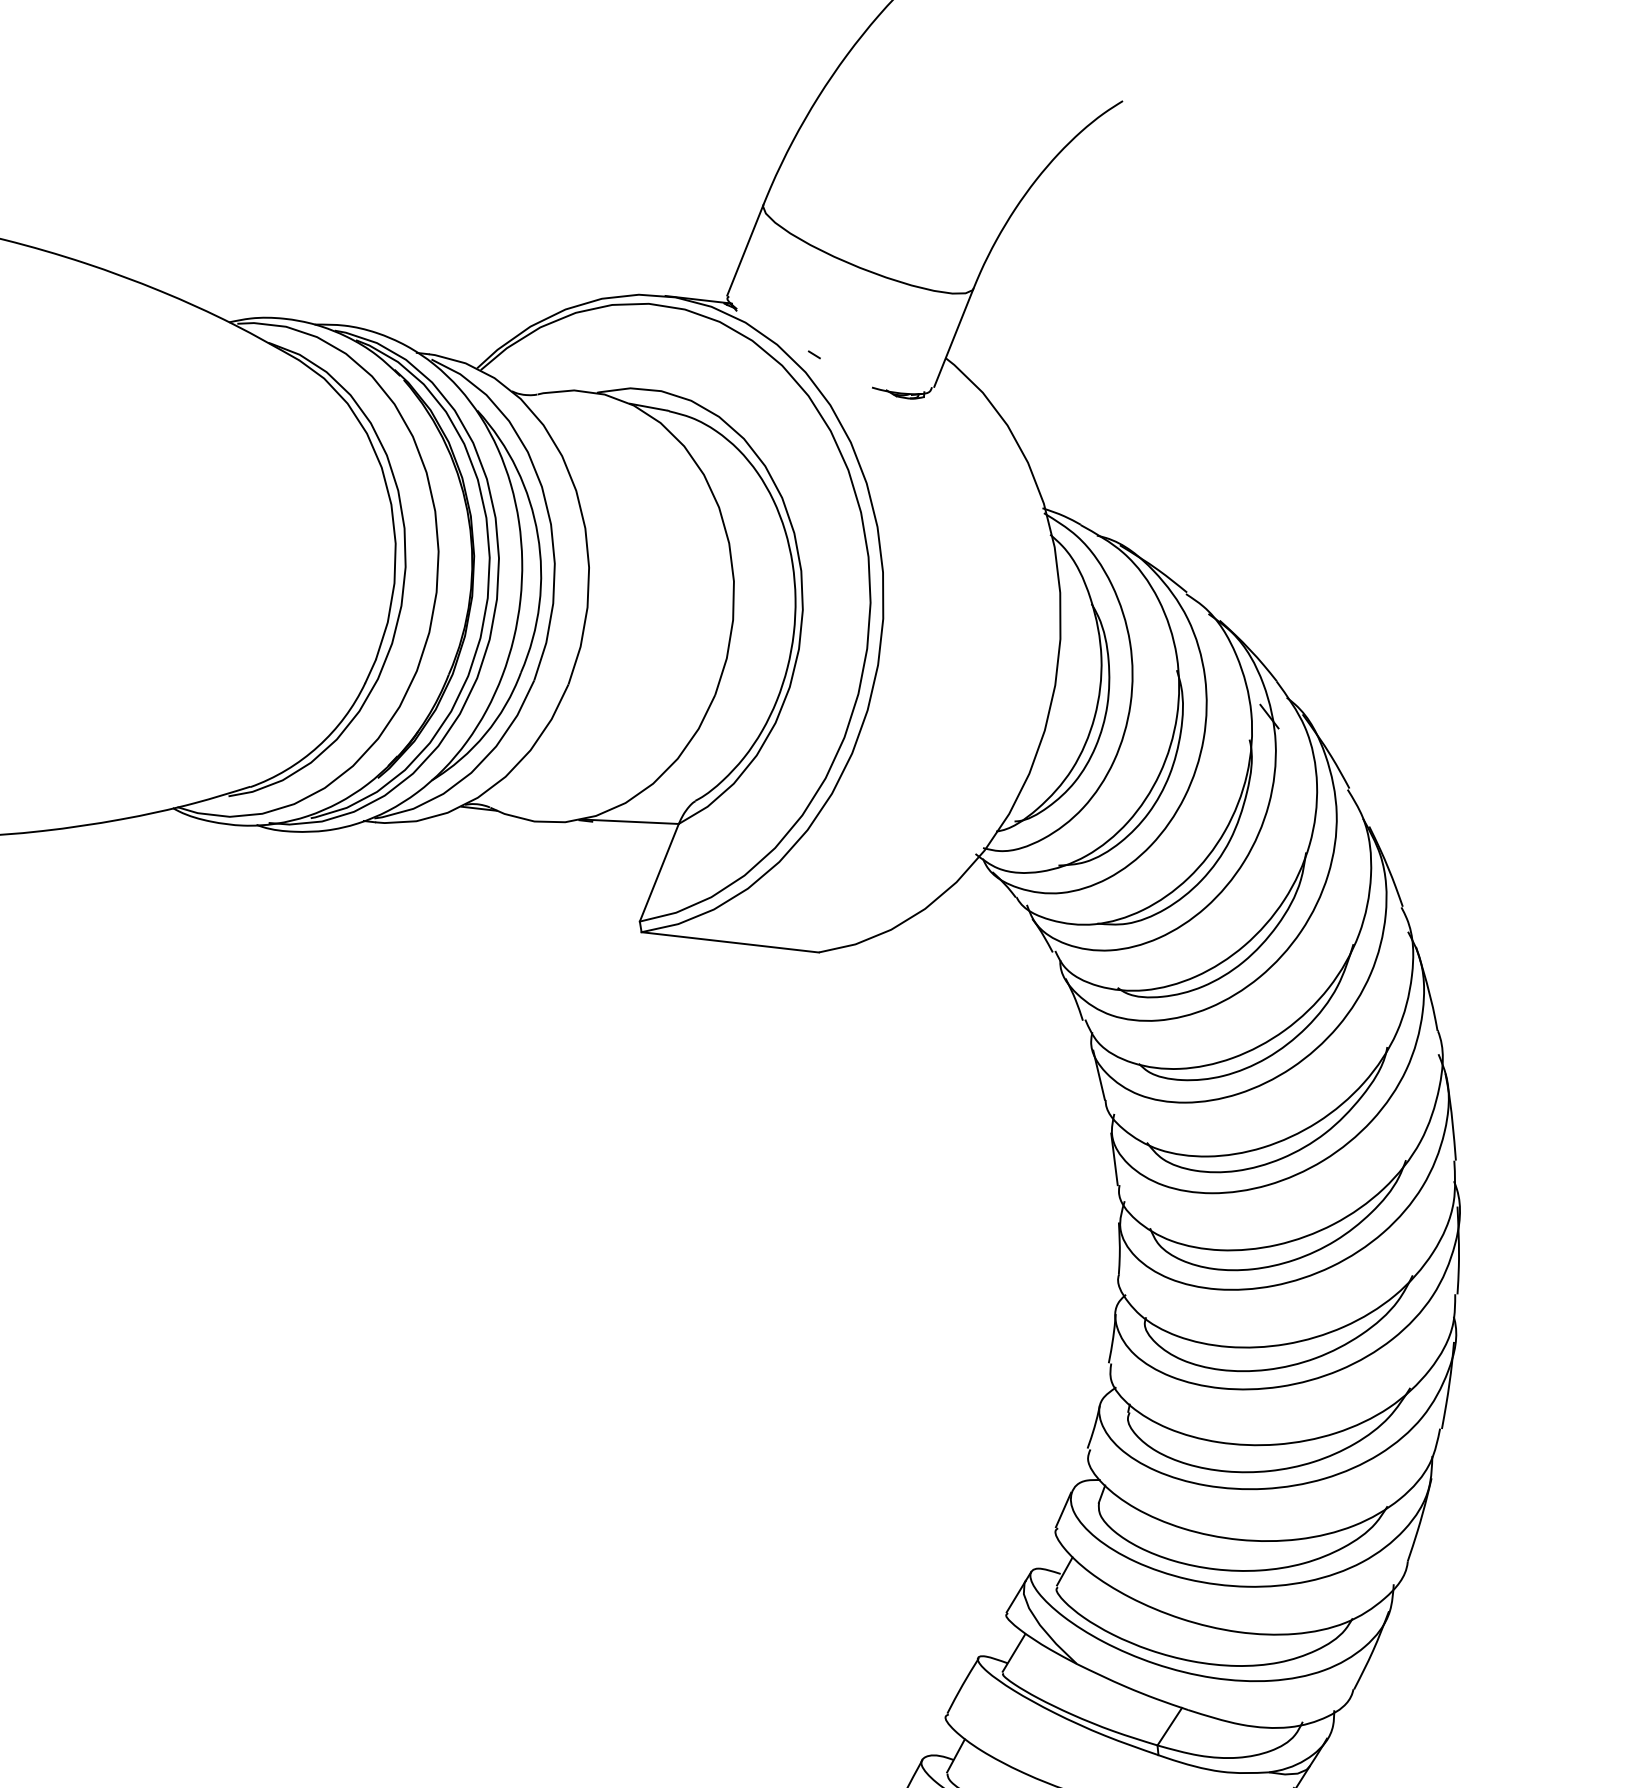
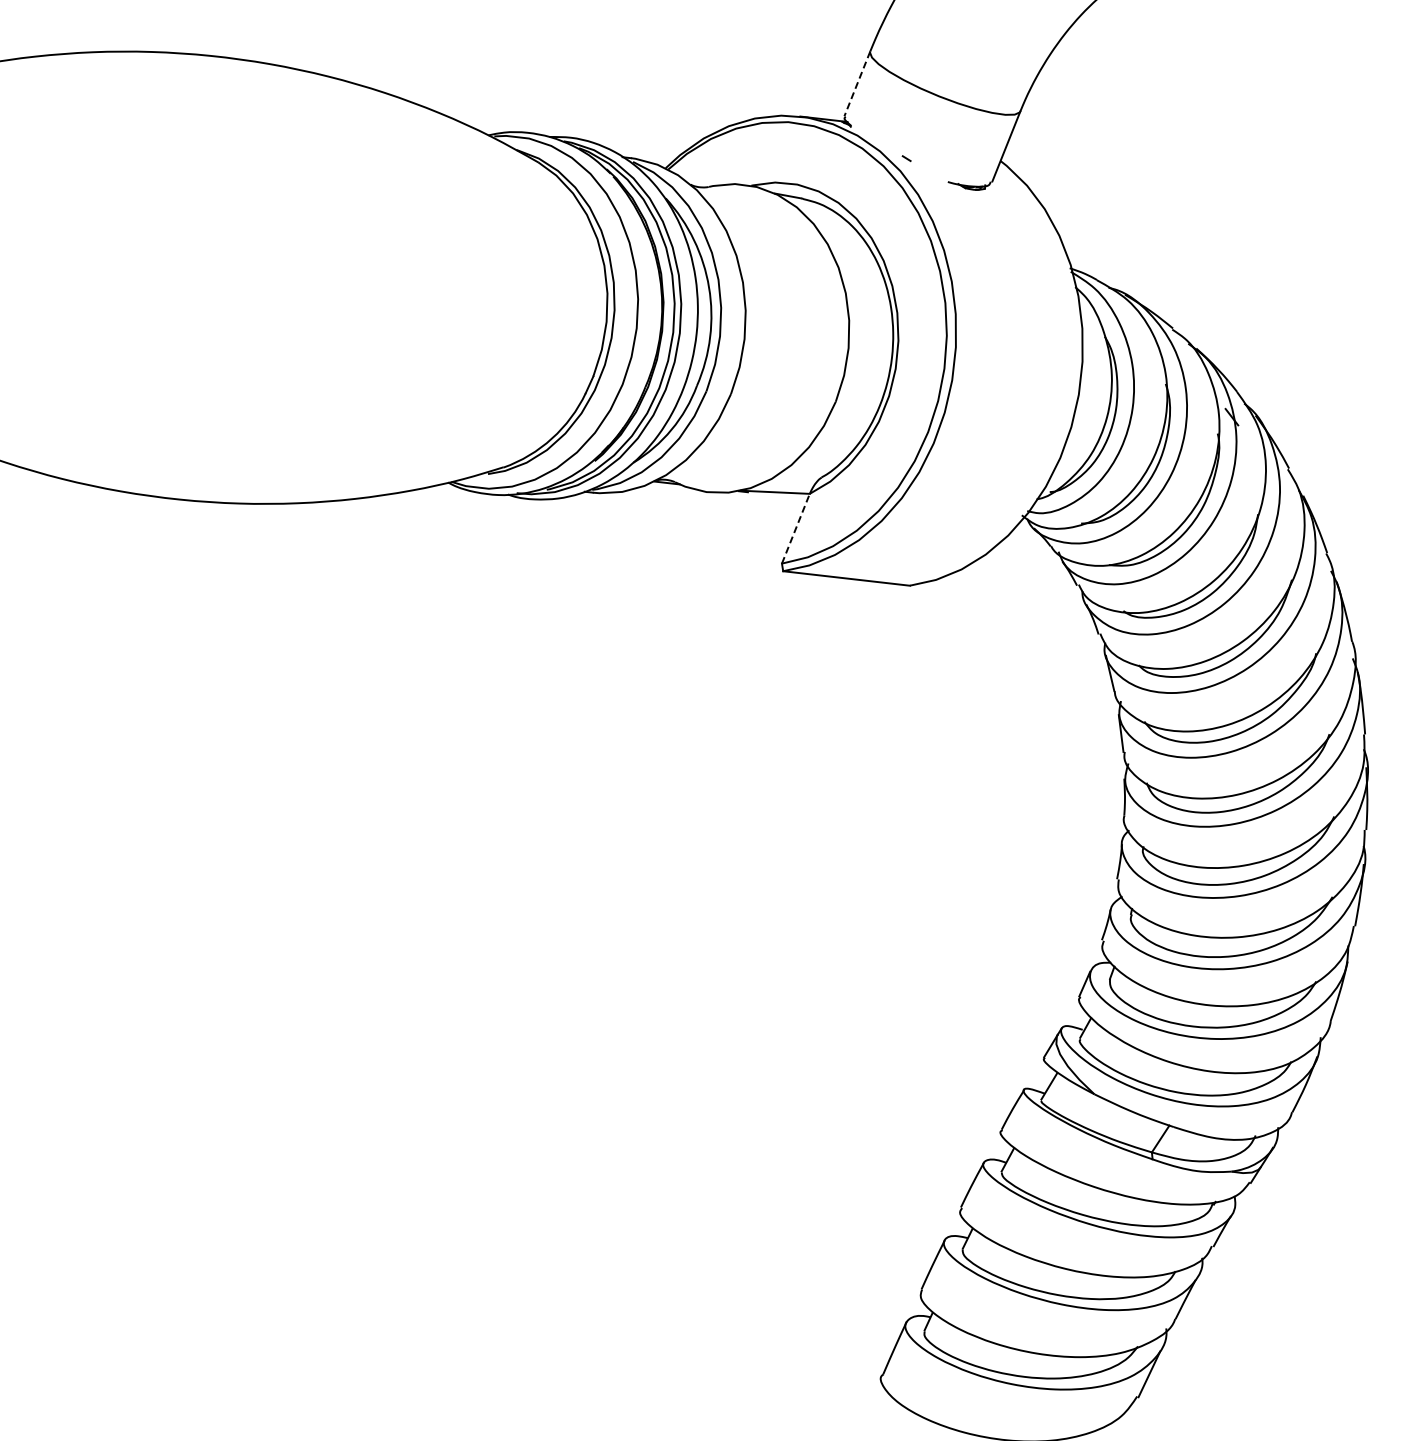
line: (745, 249) -> (857, 83), solid -> dashed
line: (658, 872) -> (795, 528), solid -> dashed

